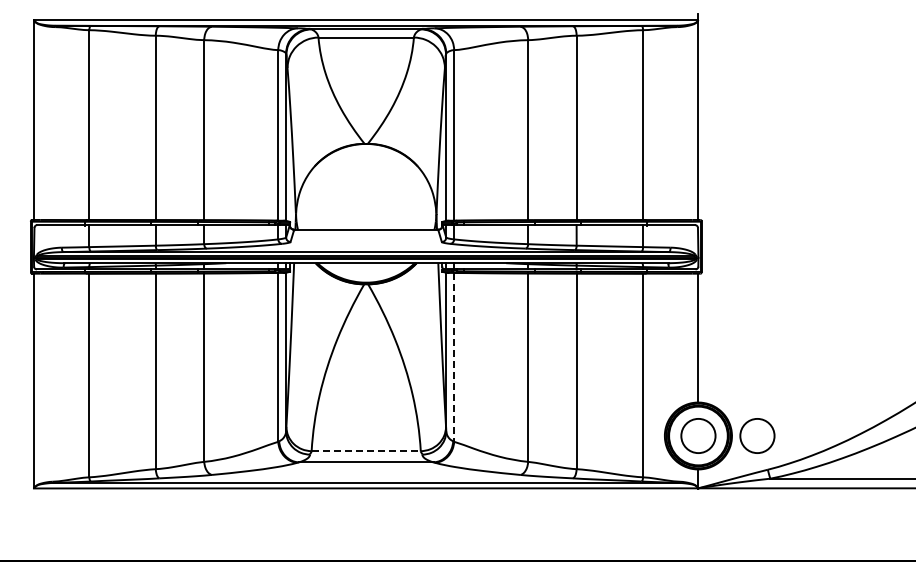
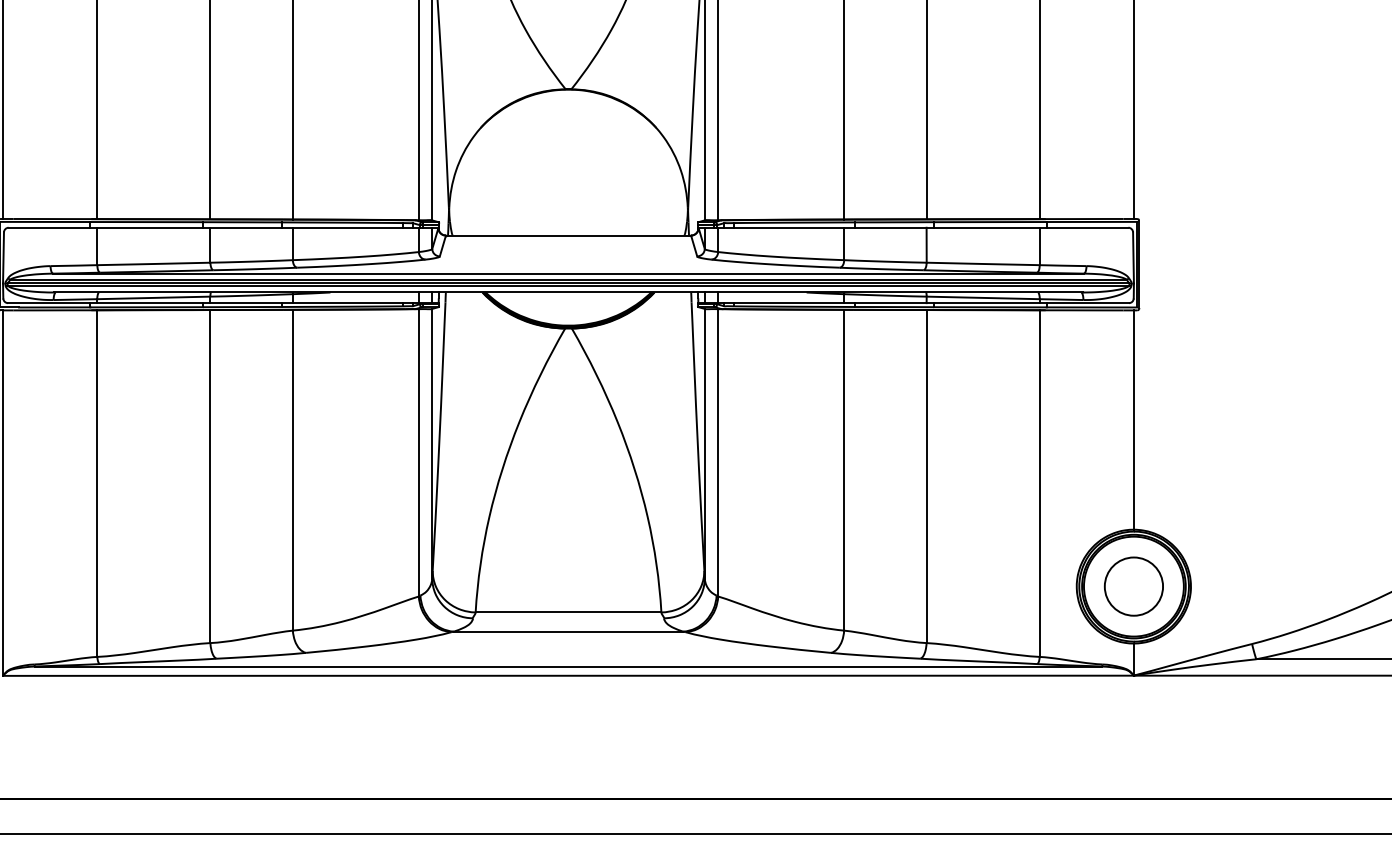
line: (454, 357) -> (718, 453), dashed -> solid
circle: (757, 435) -> (1234, 585), removed
line: (366, 451) -> (569, 612), dashed -> solid

